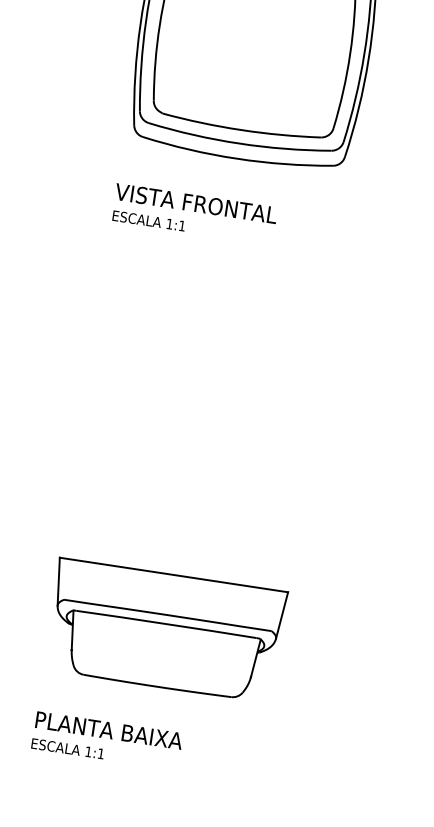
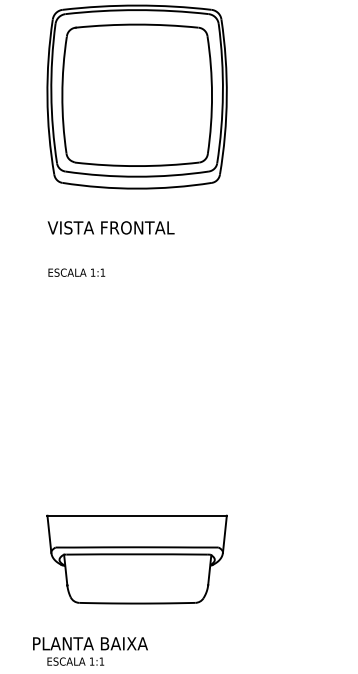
text: (148, 220) -> (76, 272), moved
text: (109, 730) -> (90, 643), moved

